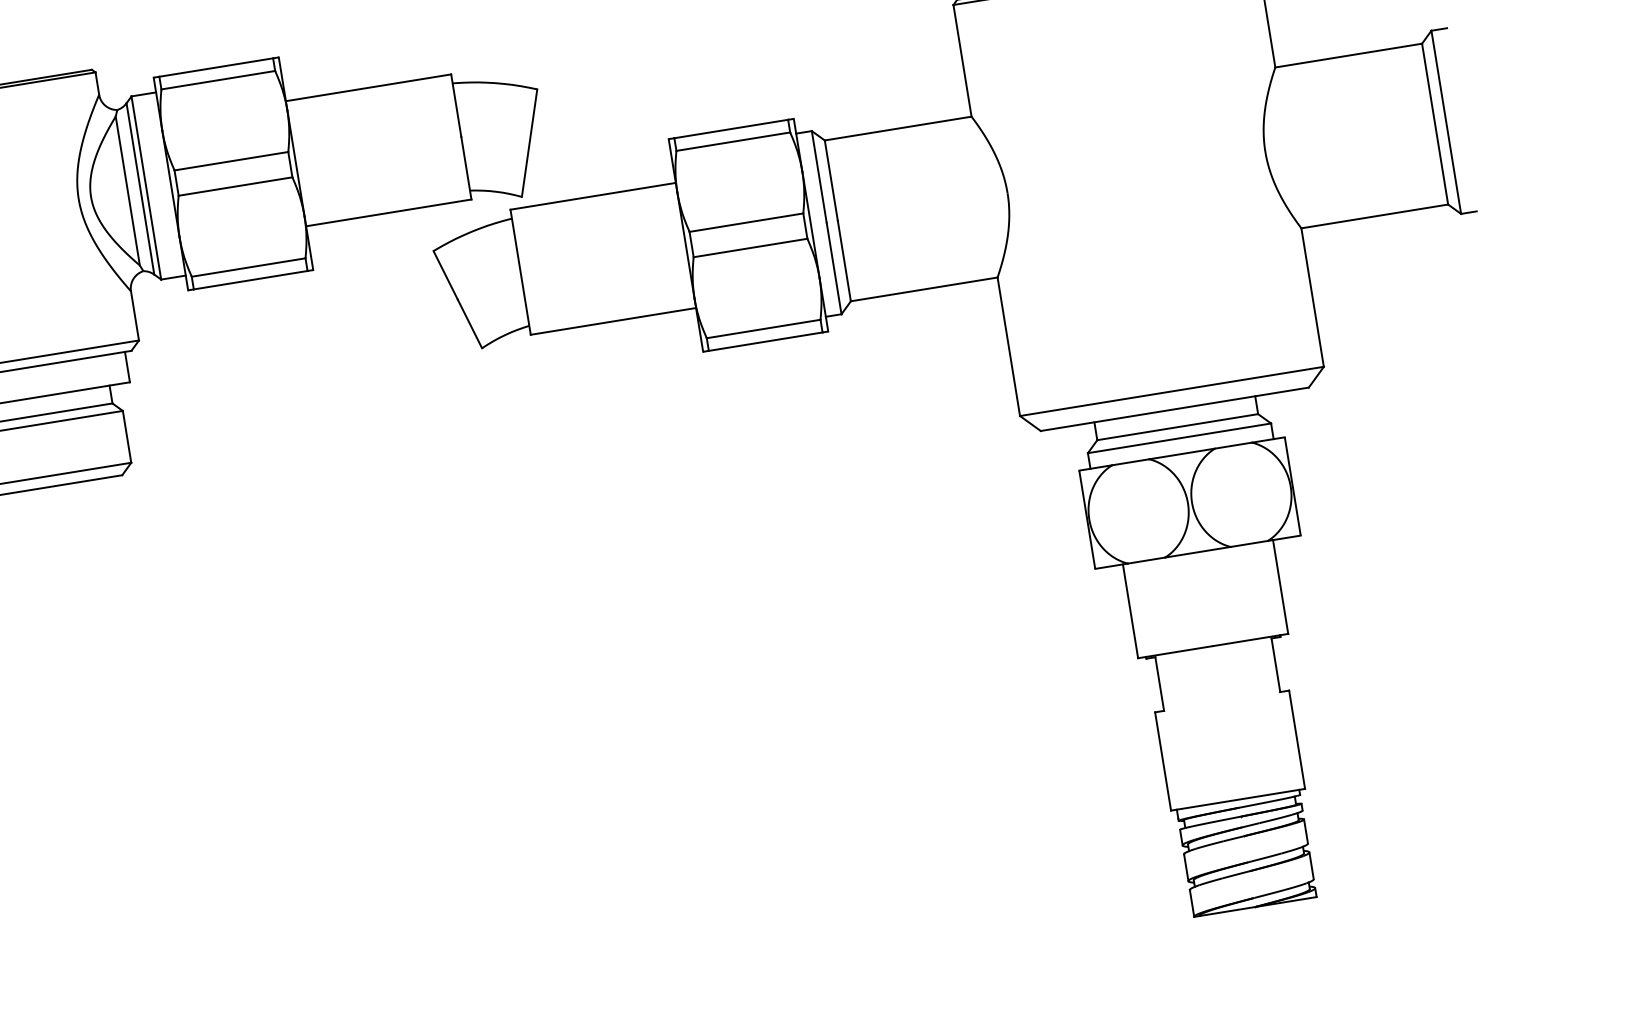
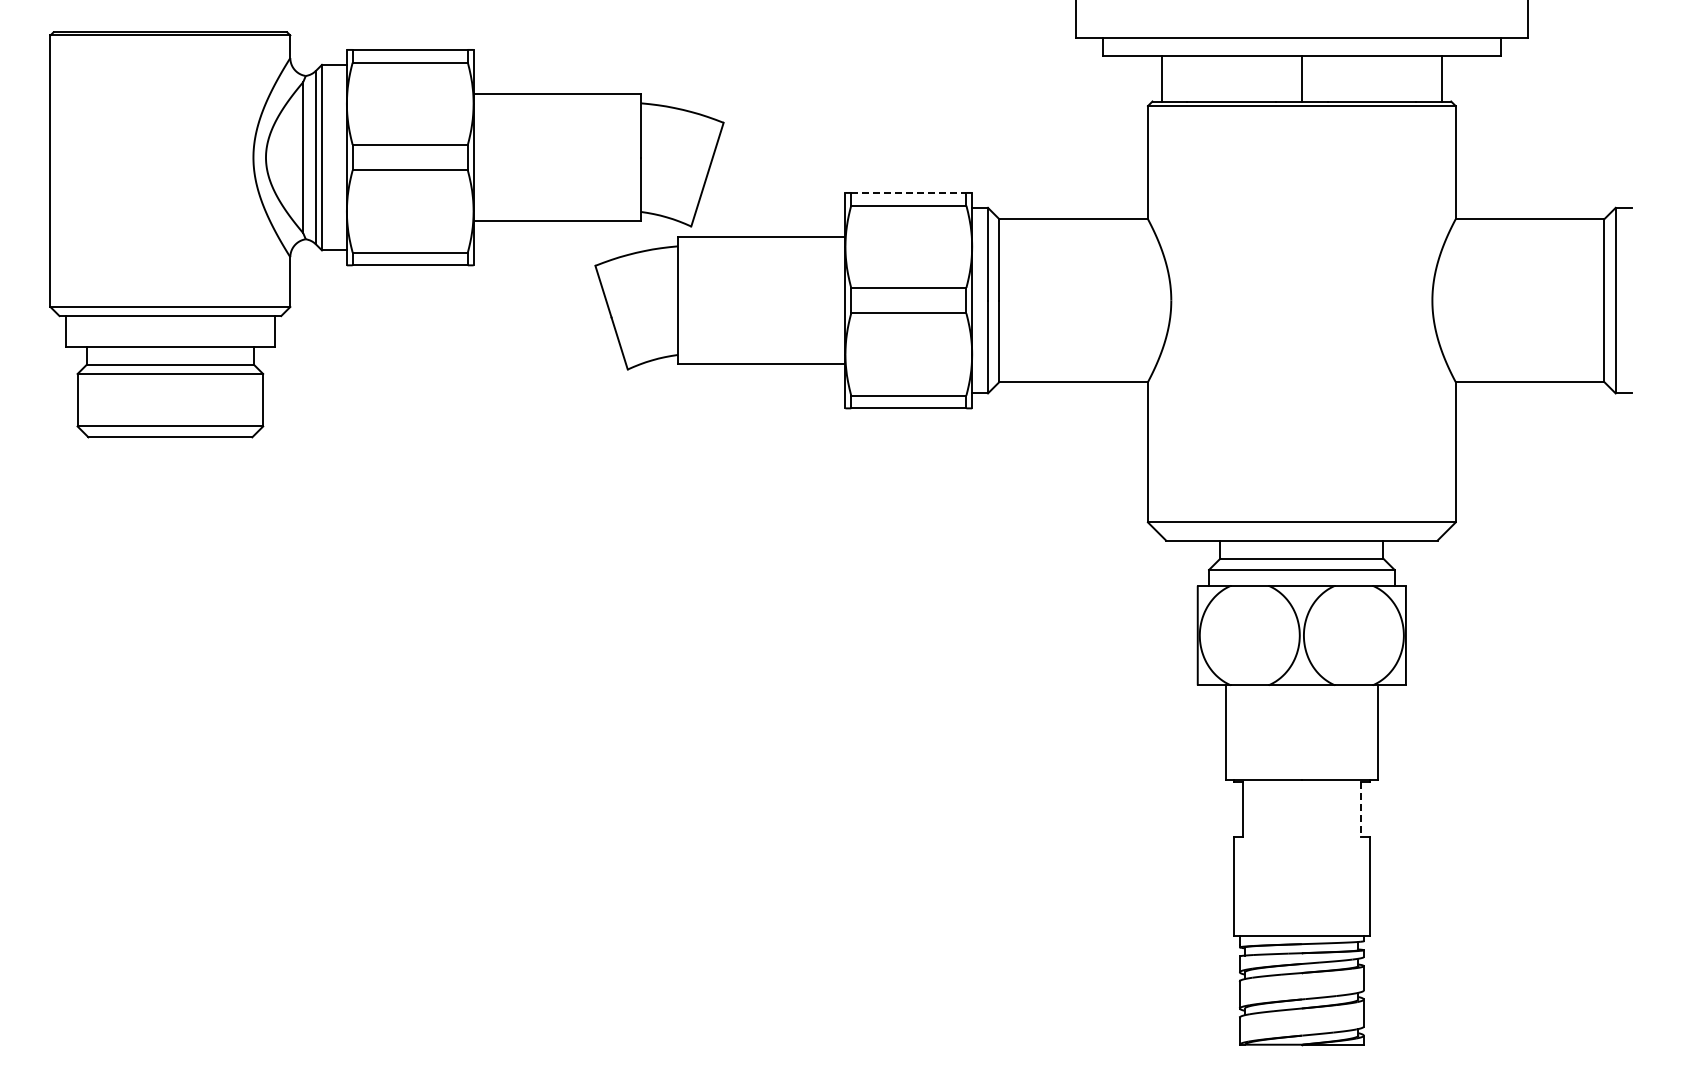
line: (730, 128) -> (908, 192), solid -> dashed
line: (1275, 665) -> (1360, 809), solid -> dashed

